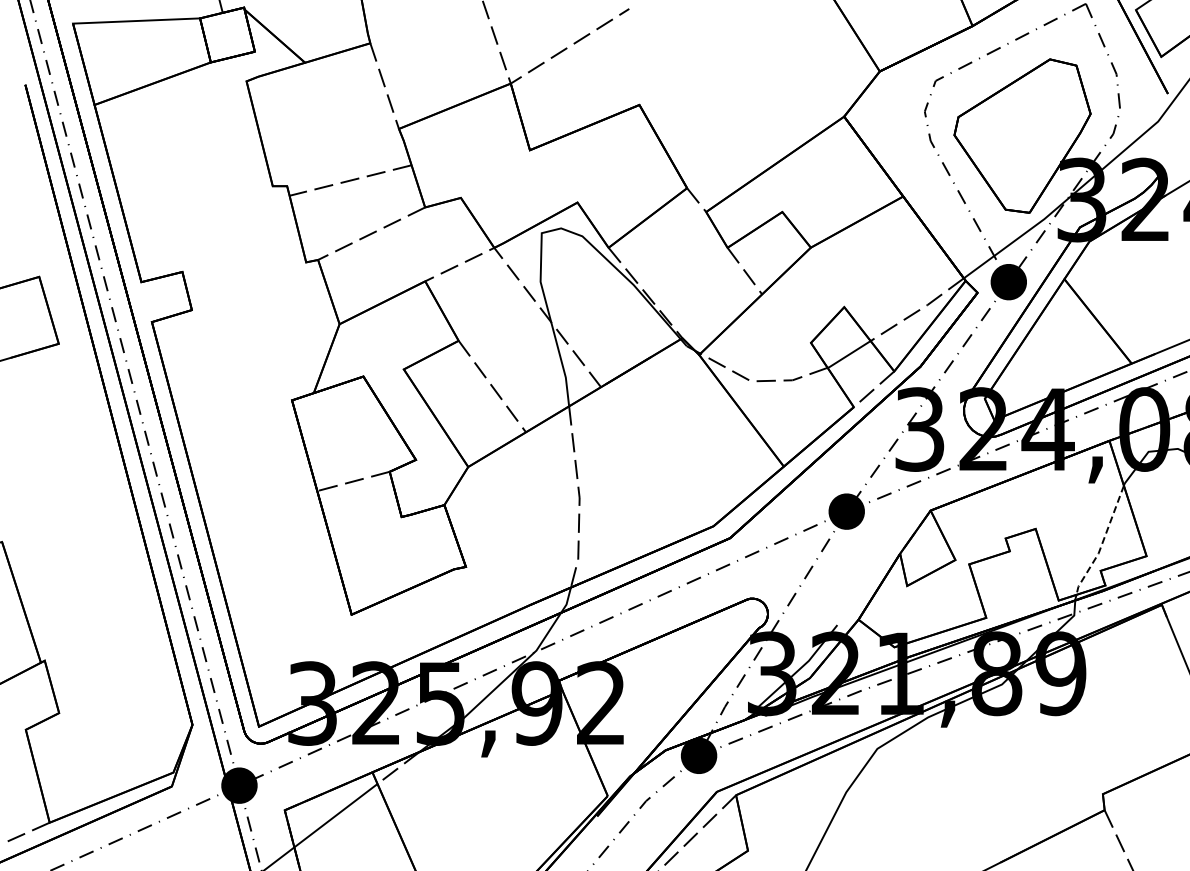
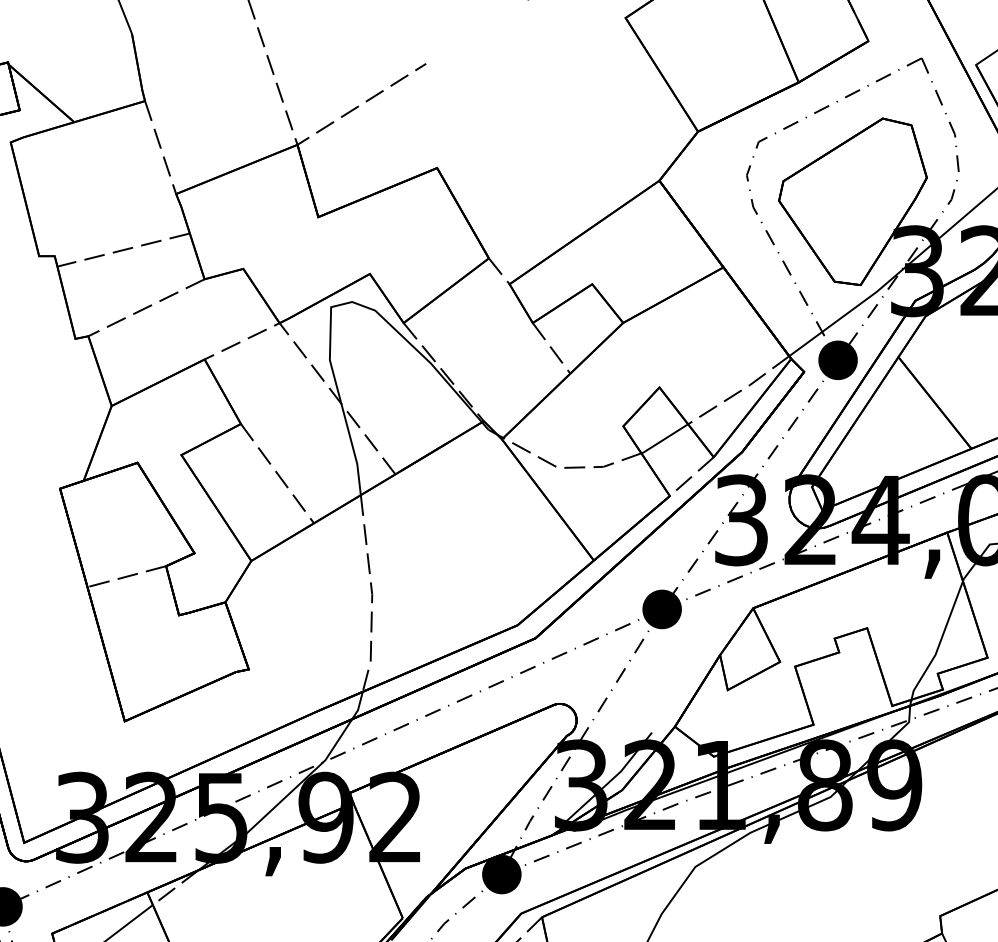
line: (1102, 543) -> (939, 644), dashed -> solid

